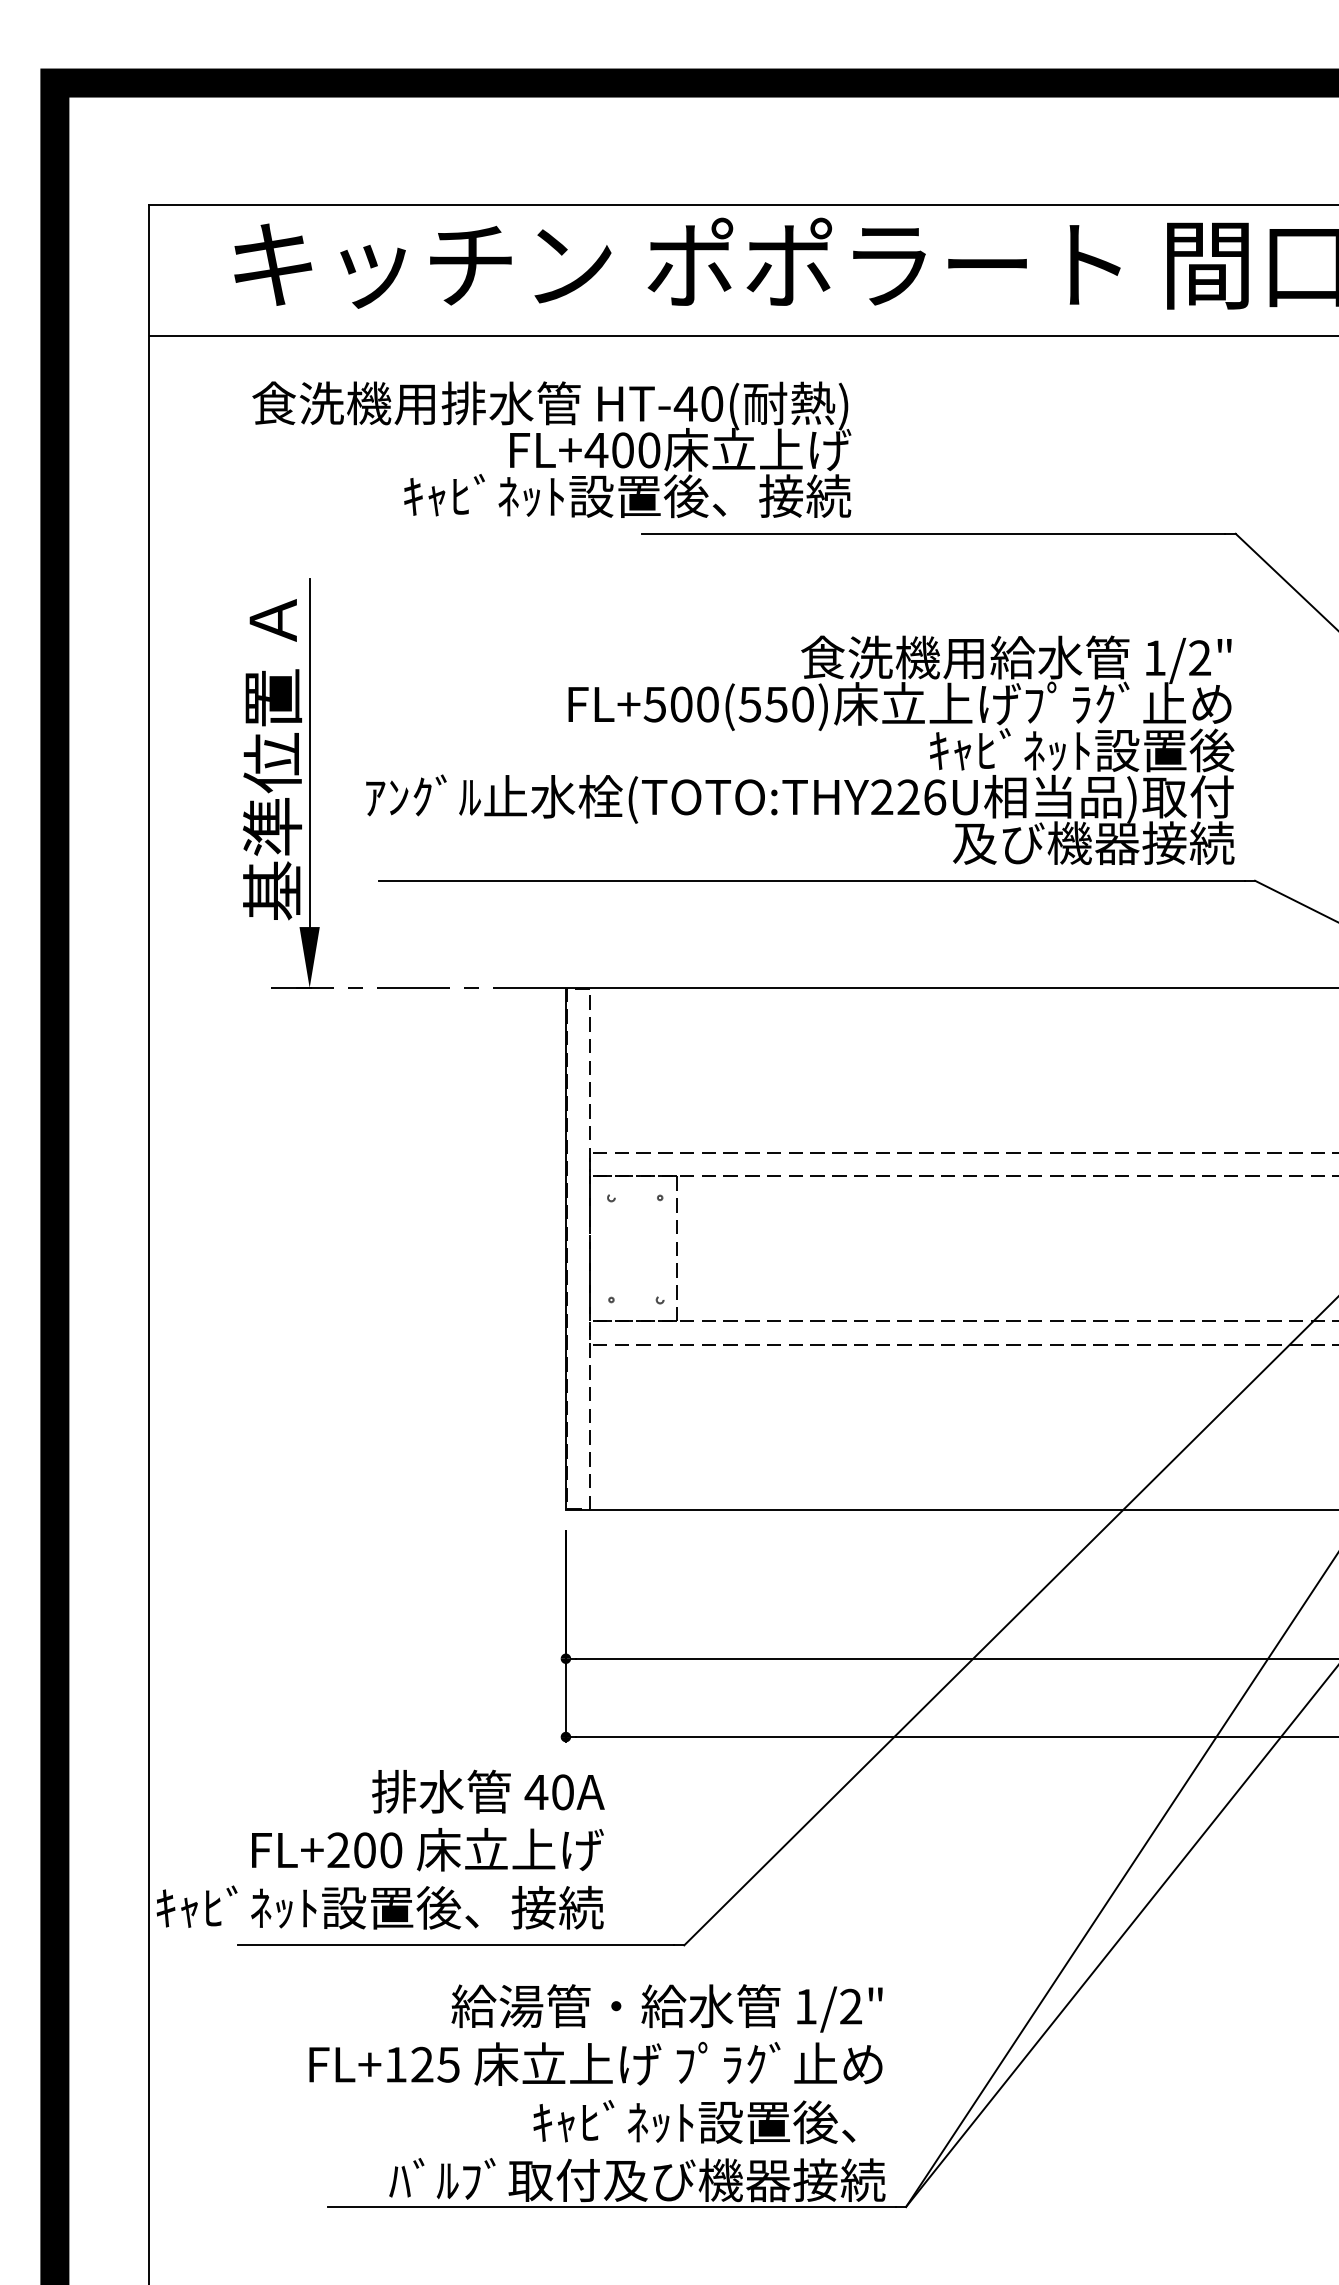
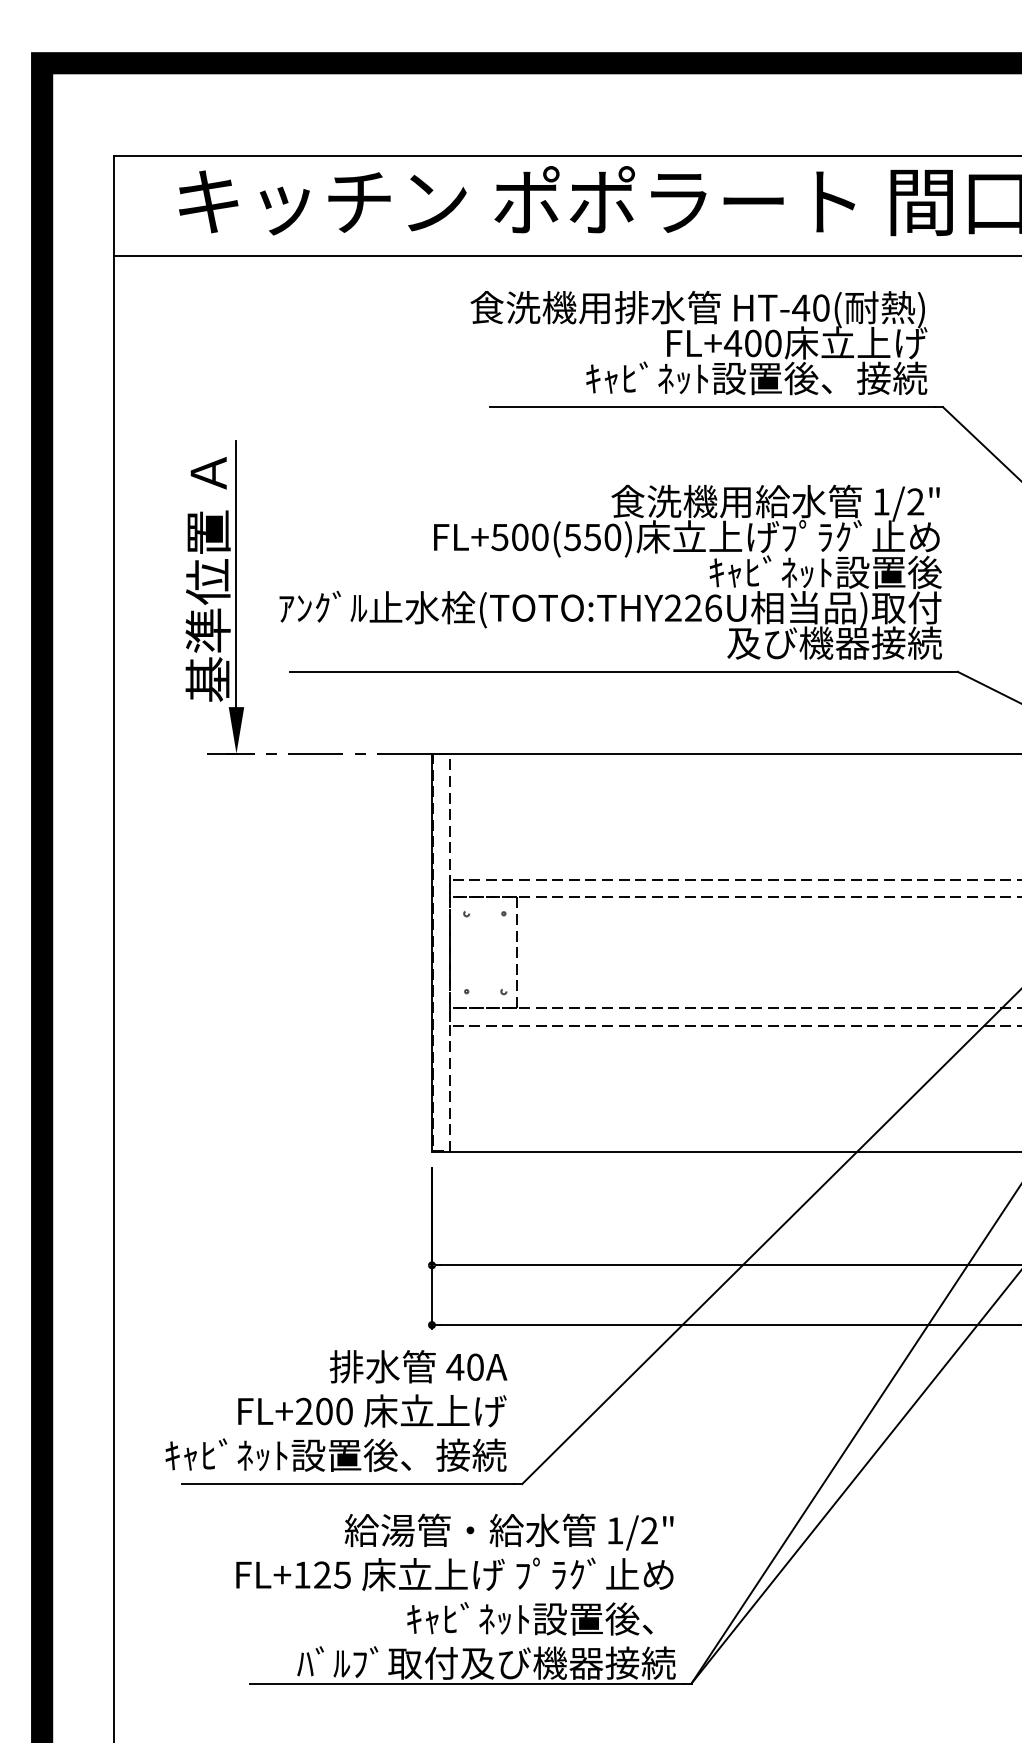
text: (551, 449) -> (698, 342), moved
text: (380, 1849) -> (336, 1410), moved

